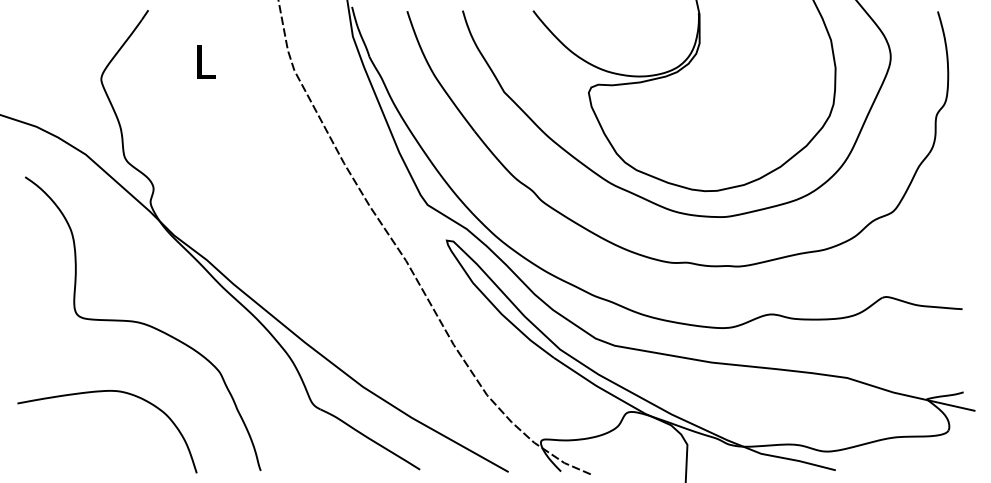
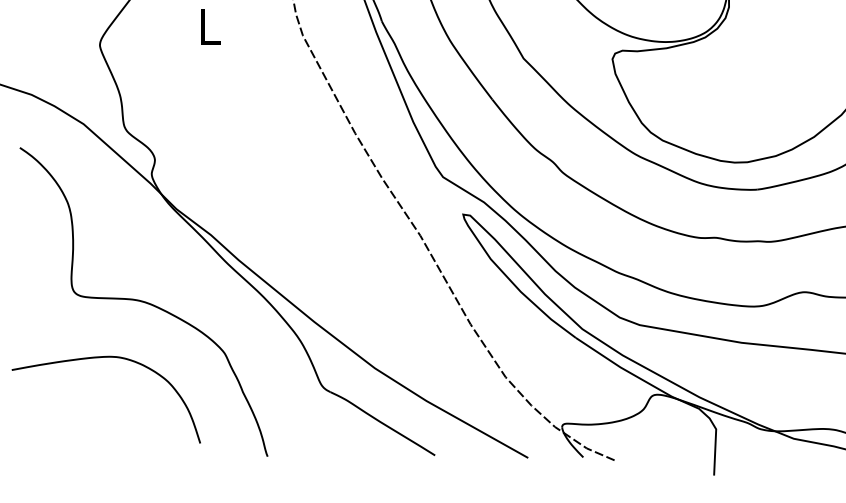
curve: (101, 392) -> (100, 358), moved

